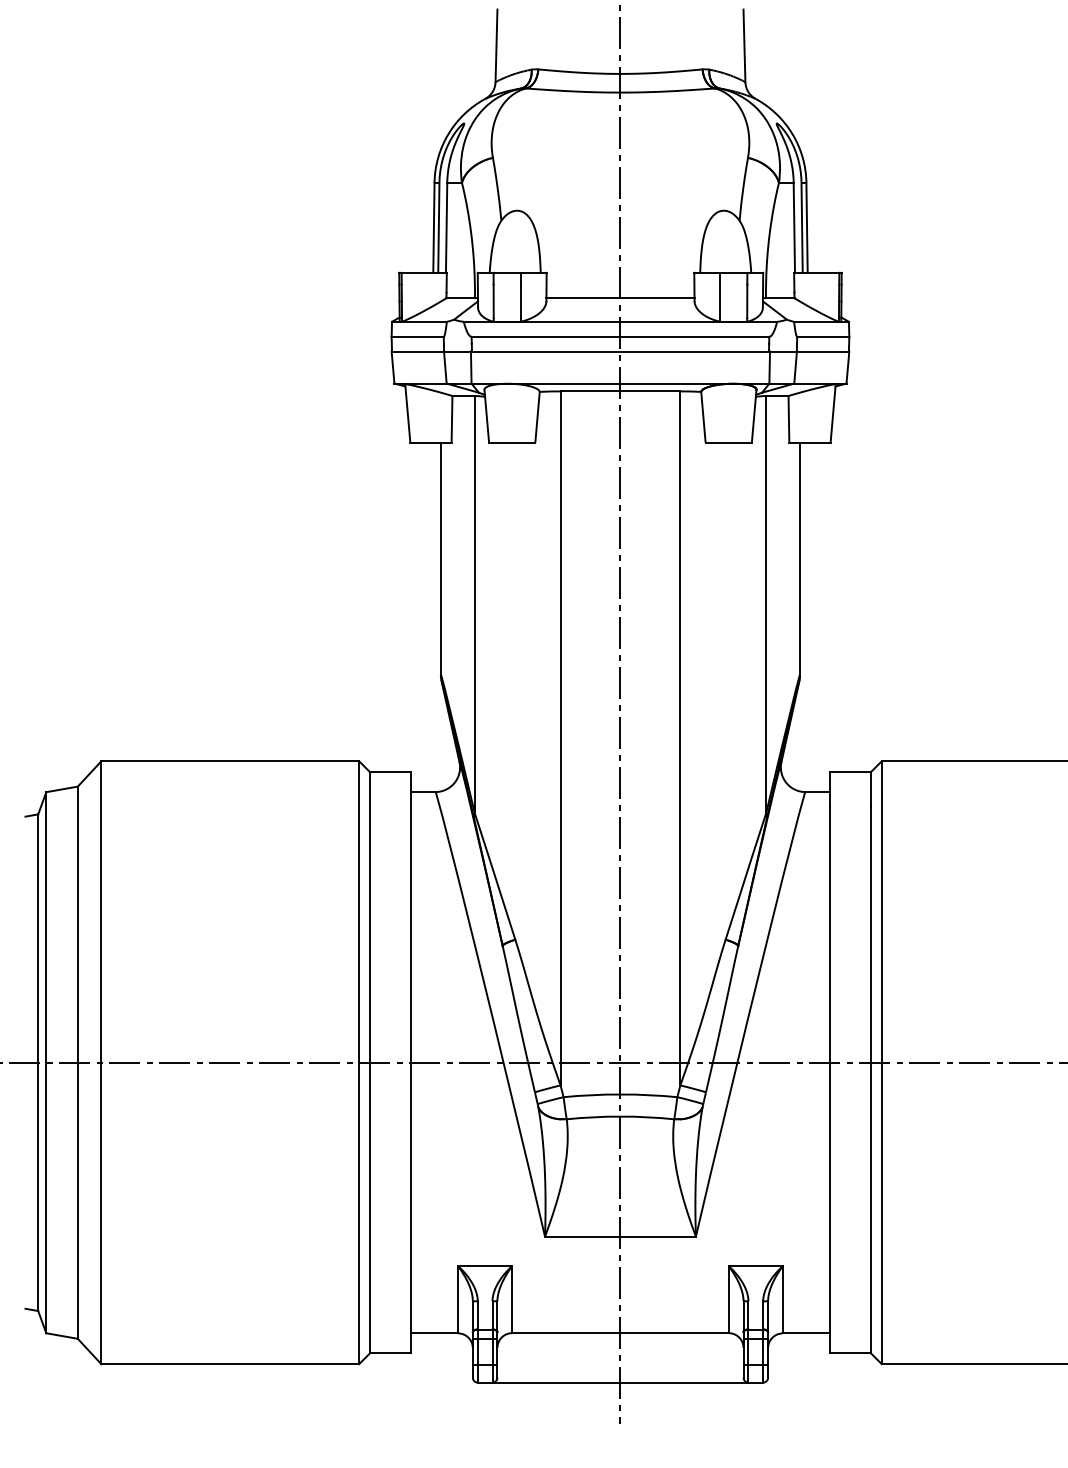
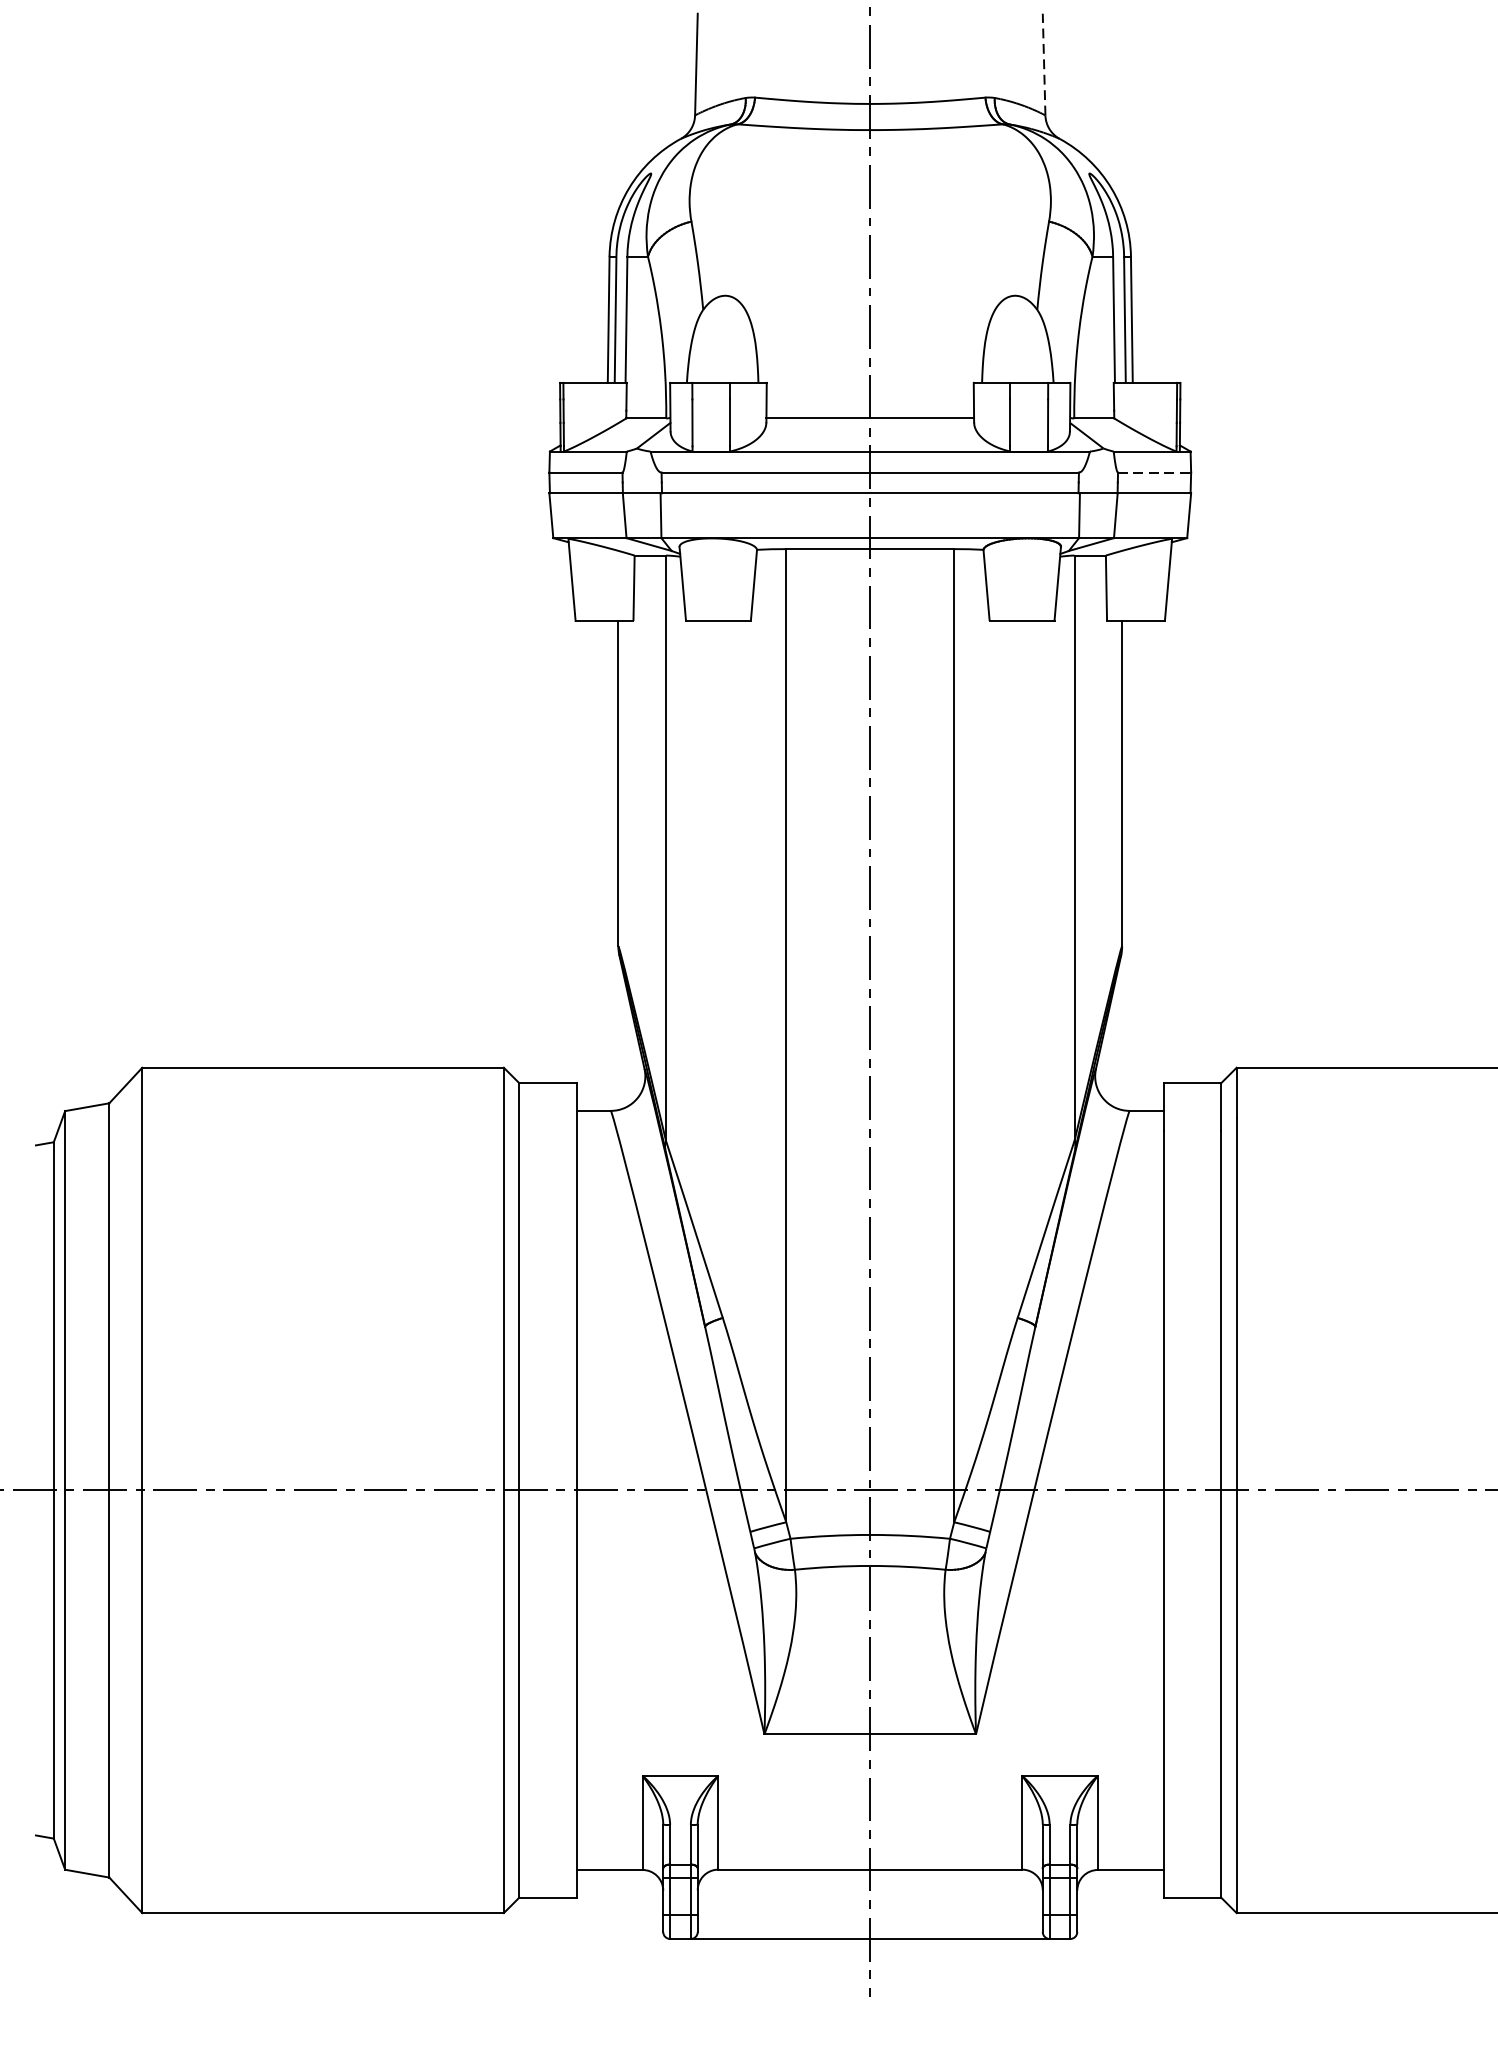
line: (744, 45) -> (1044, 64), solid -> dashed
line: (823, 336) -> (1154, 472), solid -> dashed

